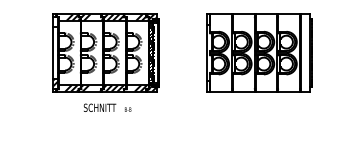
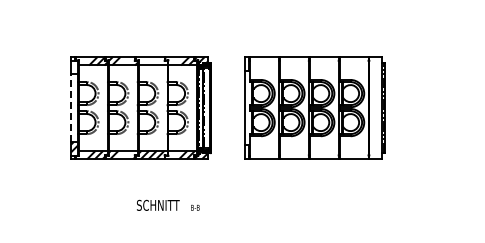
hatch: (113, 17) -> (151, 60), removed
line: (53, 52) -> (71, 107), solid -> dashed
part: (259, 52) -> (314, 107), moved
text: (107, 107) -> (168, 204), moved

